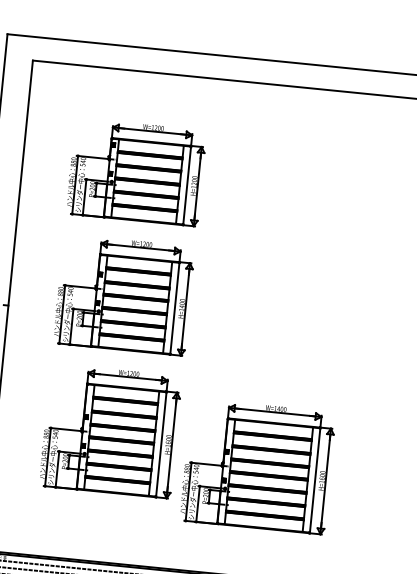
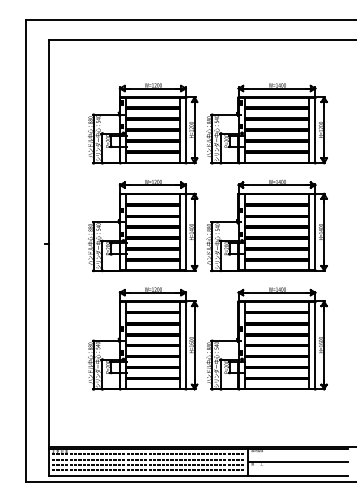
part: (284, 187) -> (266, 123), added
part: (272, 309) -> (266, 225), added
part: (257, 466) -> (266, 338), moved

